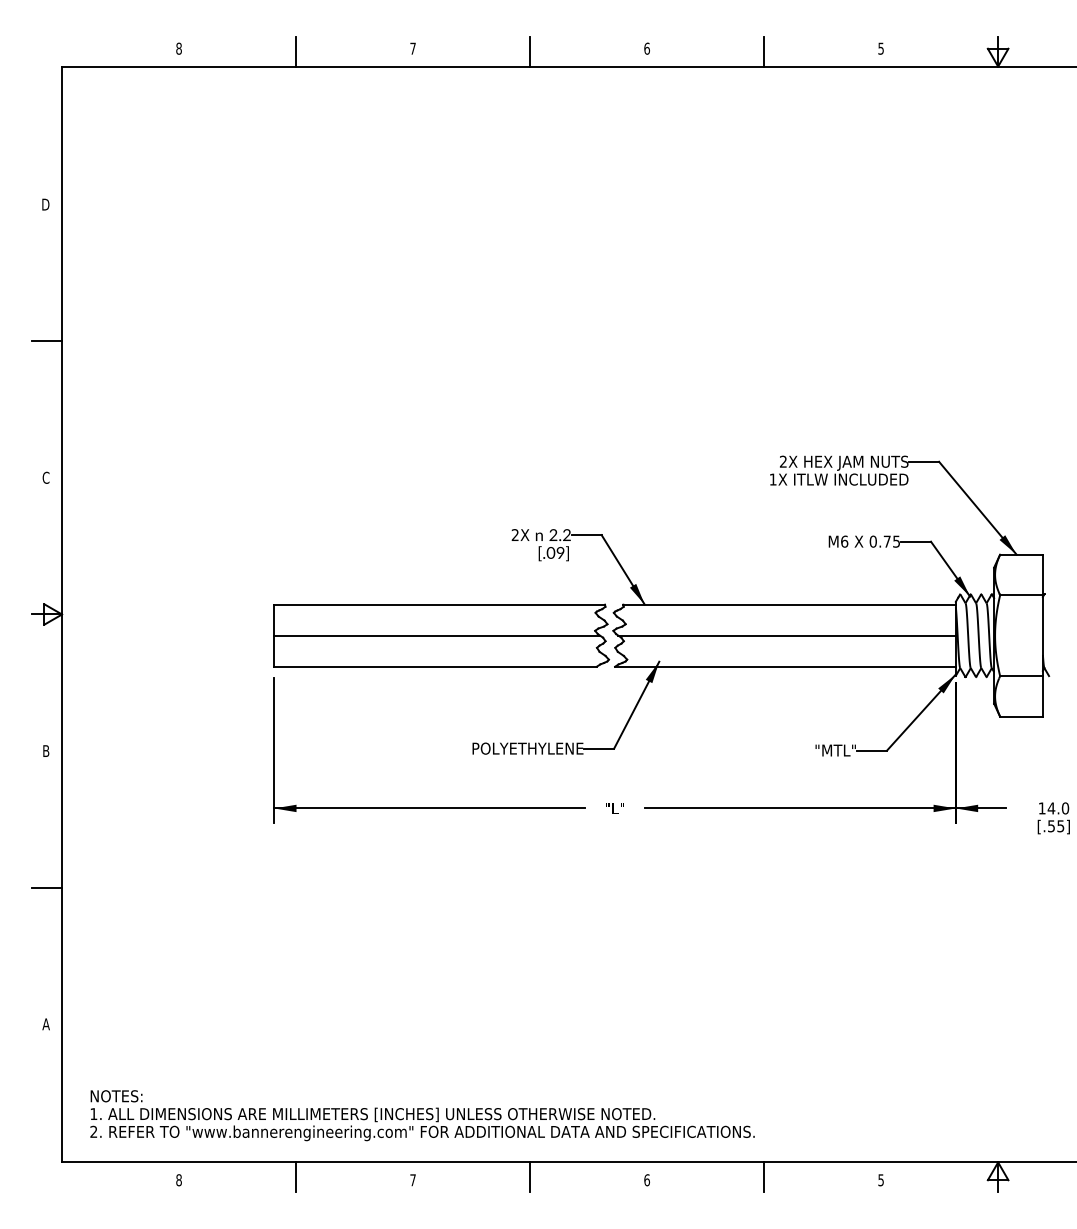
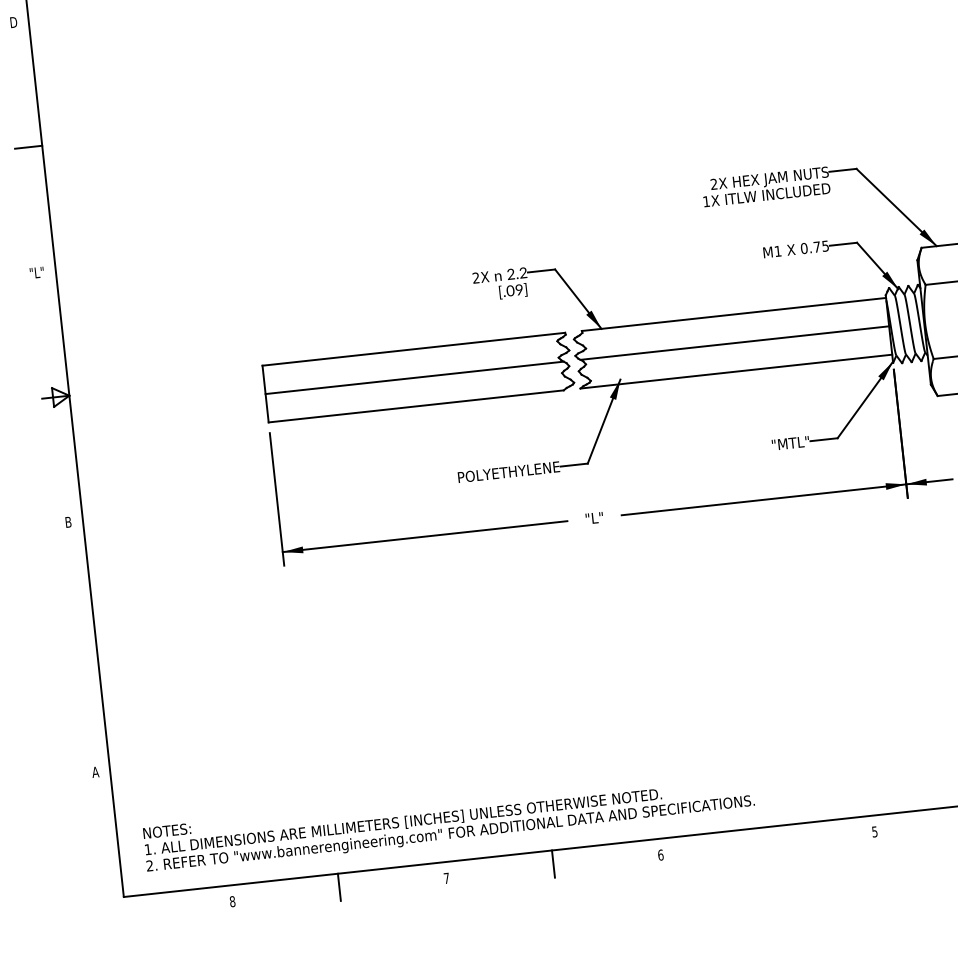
text: (41, 477) -> (36, 272), C -> "L"
text: (844, 541) -> (777, 251), M6 -> M1
line: (47, 887) -> (83, 646), removed
line: (764, 1177) -> (767, 840), removed

